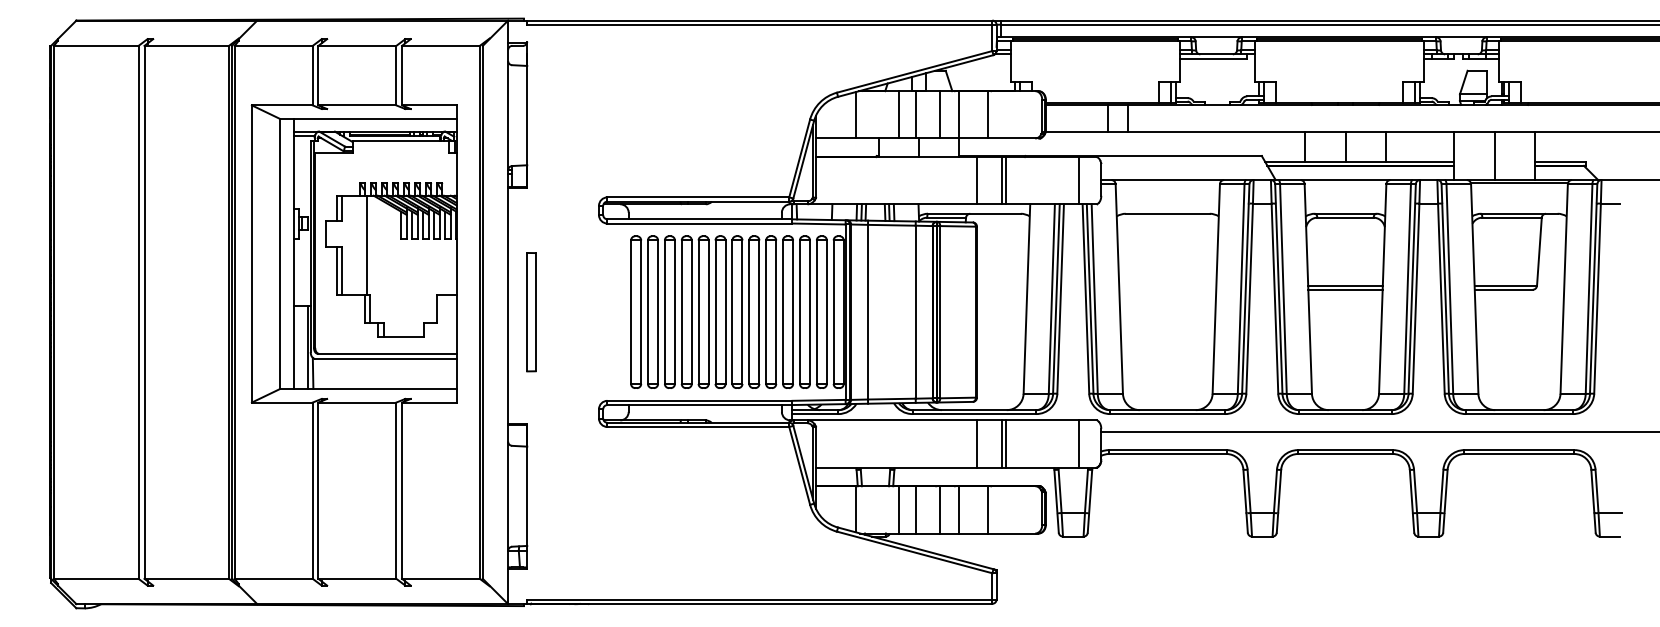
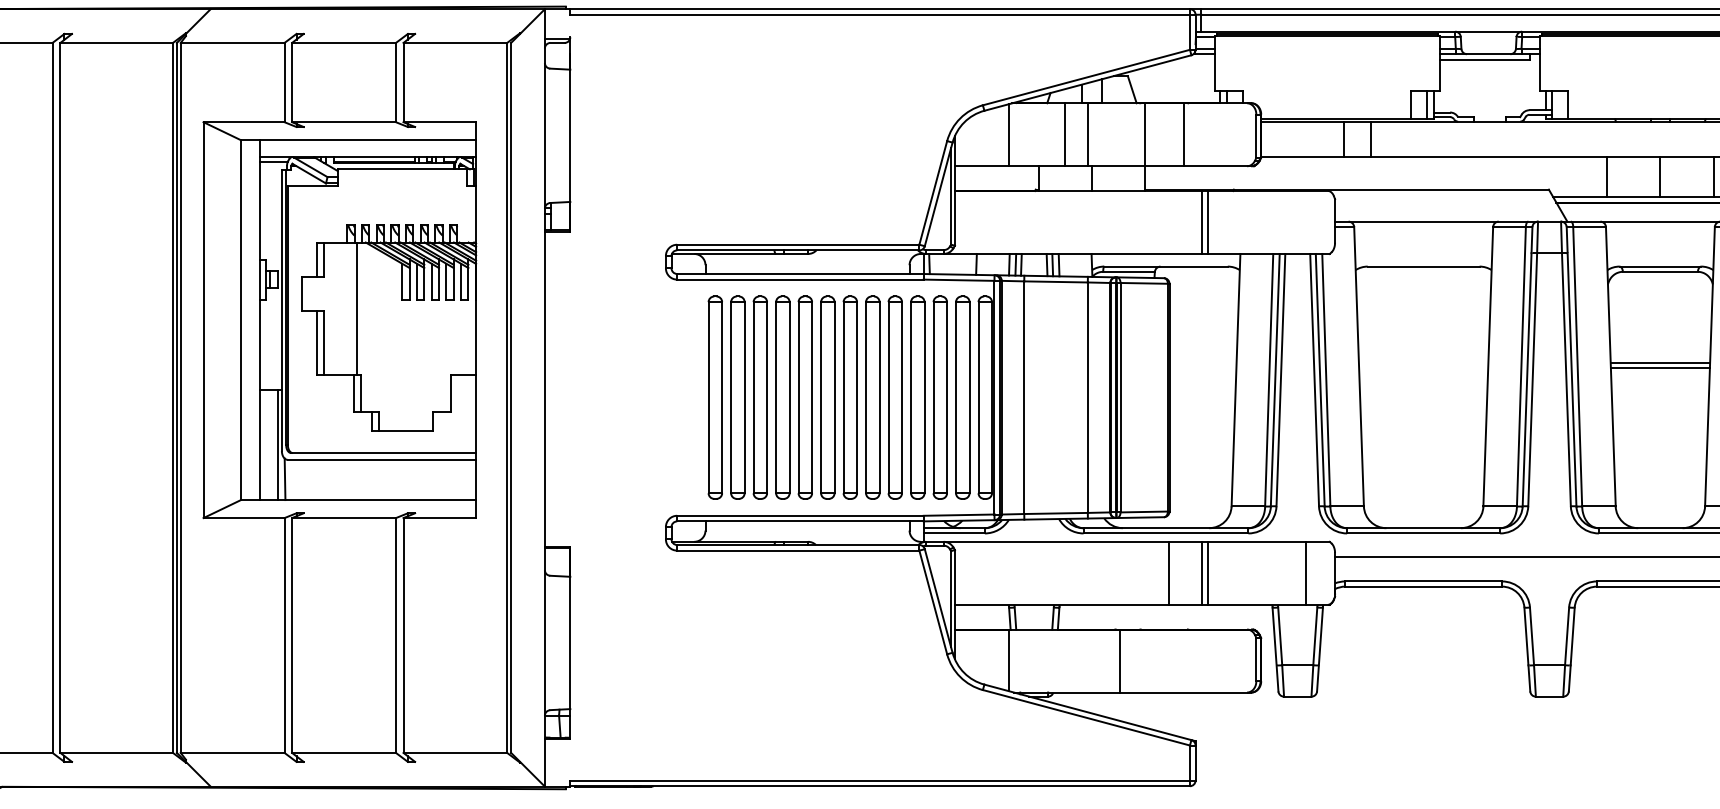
line: (939, 114) -> (1119, 134), removed
line: (976, 180) -> (1168, 222), removed
line: (1079, 180) -> (1306, 222), removed
part: (531, 312) -> (575, 398), removed
line: (898, 509) -> (1064, 660), removed
line: (915, 509) -> (1087, 660), removed
line: (958, 509) -> (1144, 660), removed
line: (987, 509) -> (1183, 660), removed

